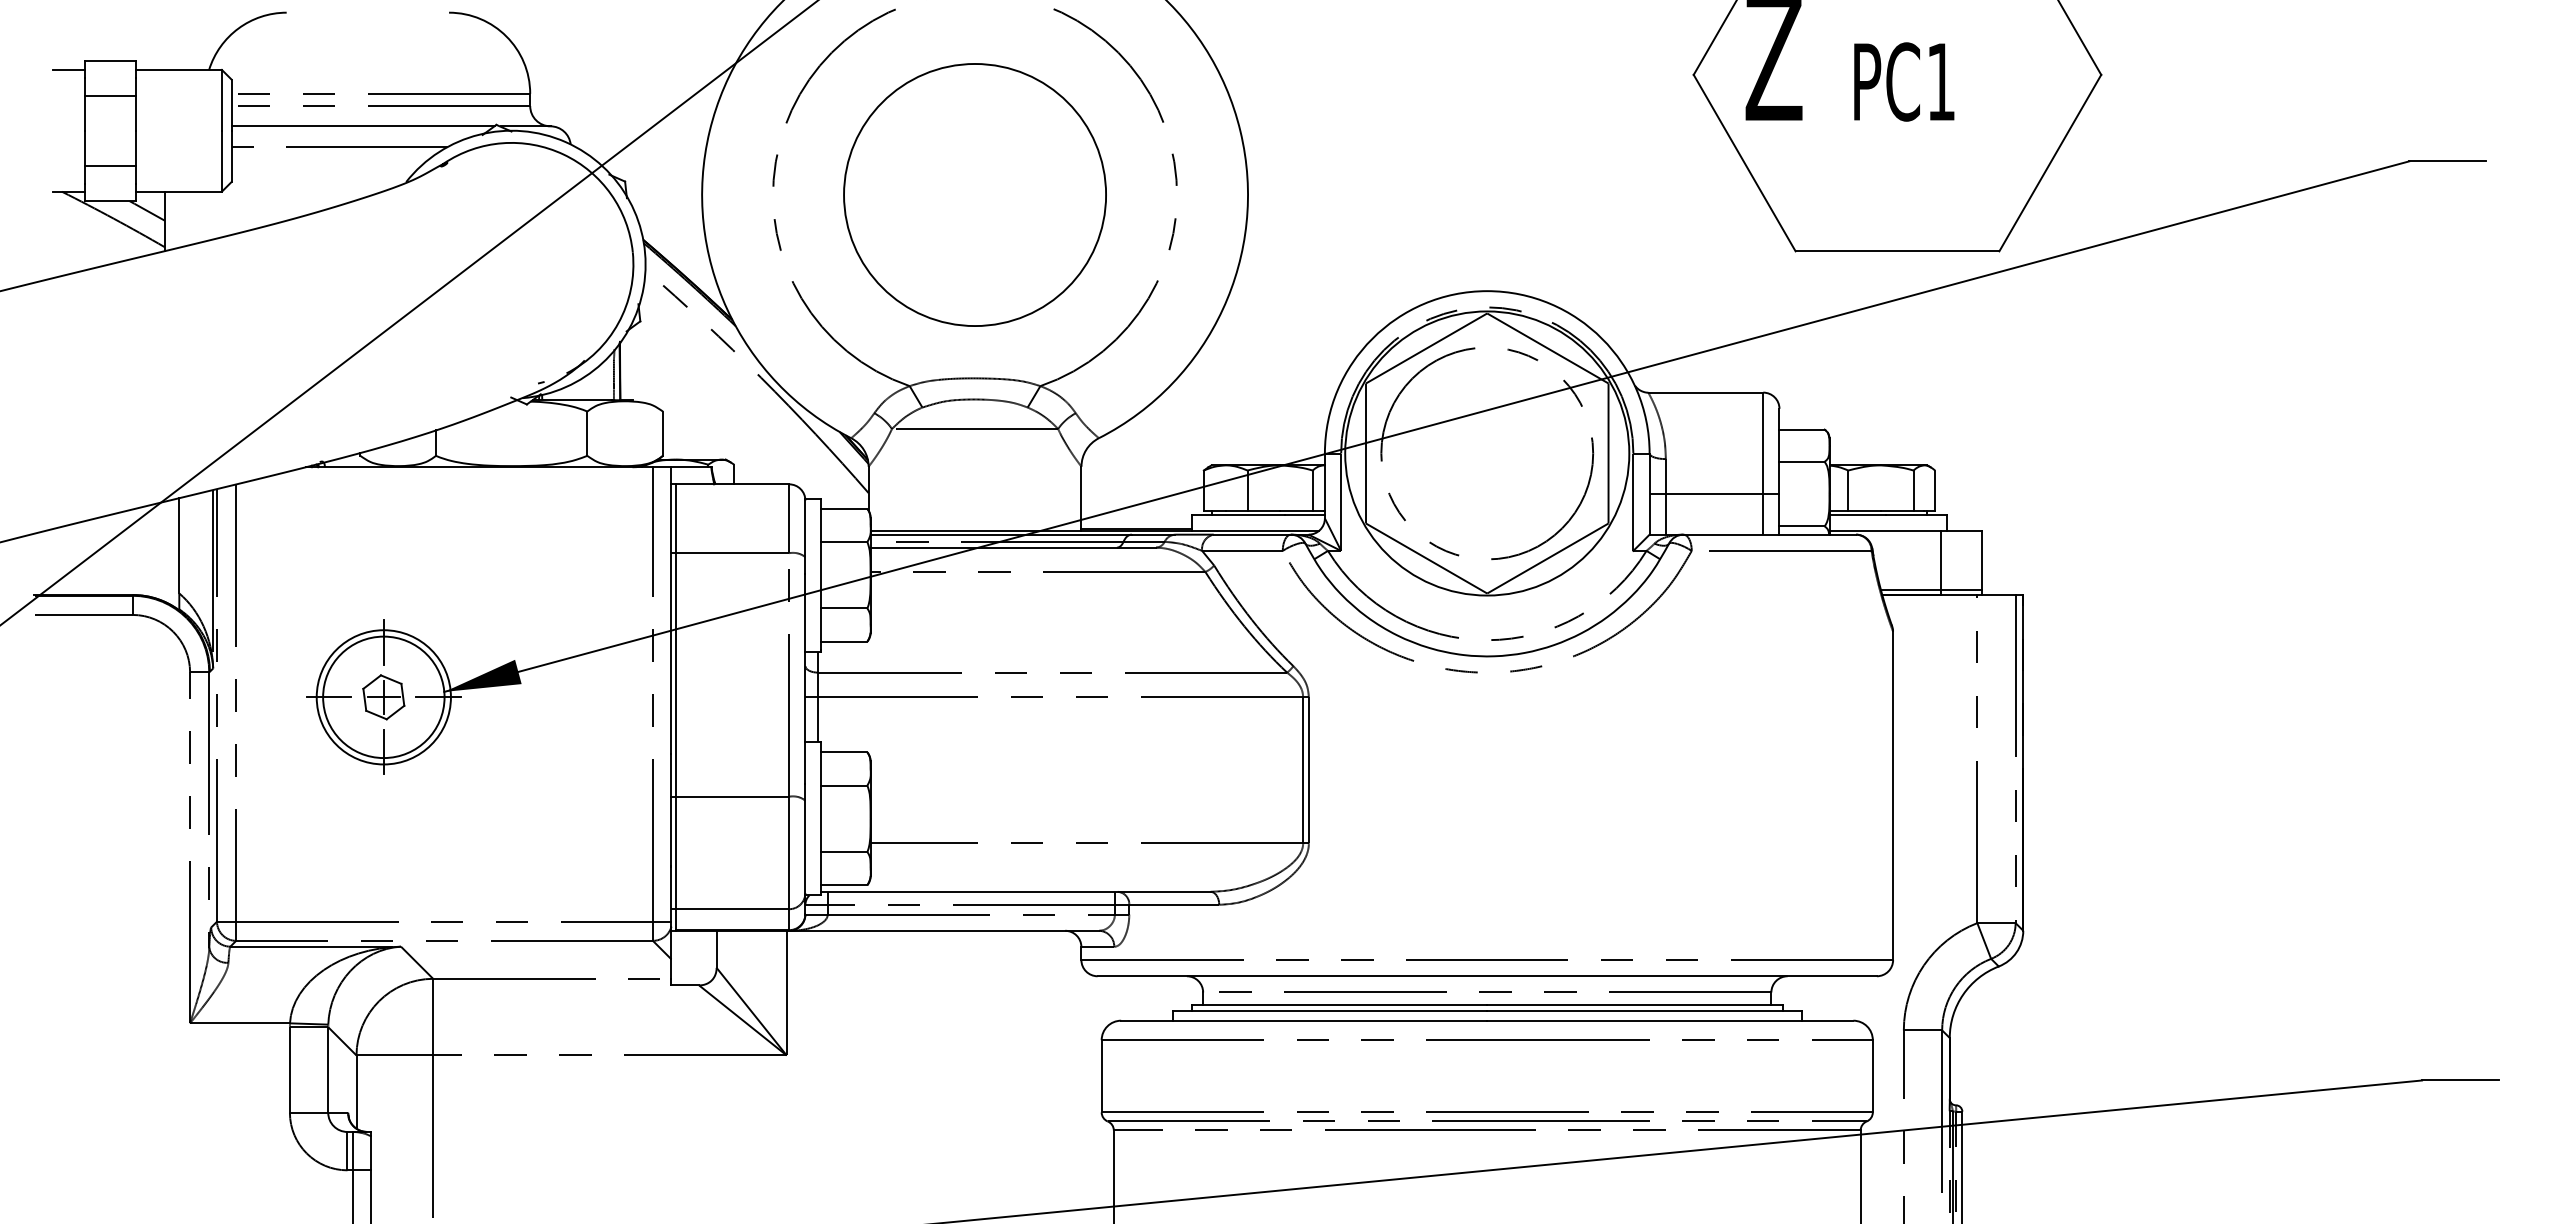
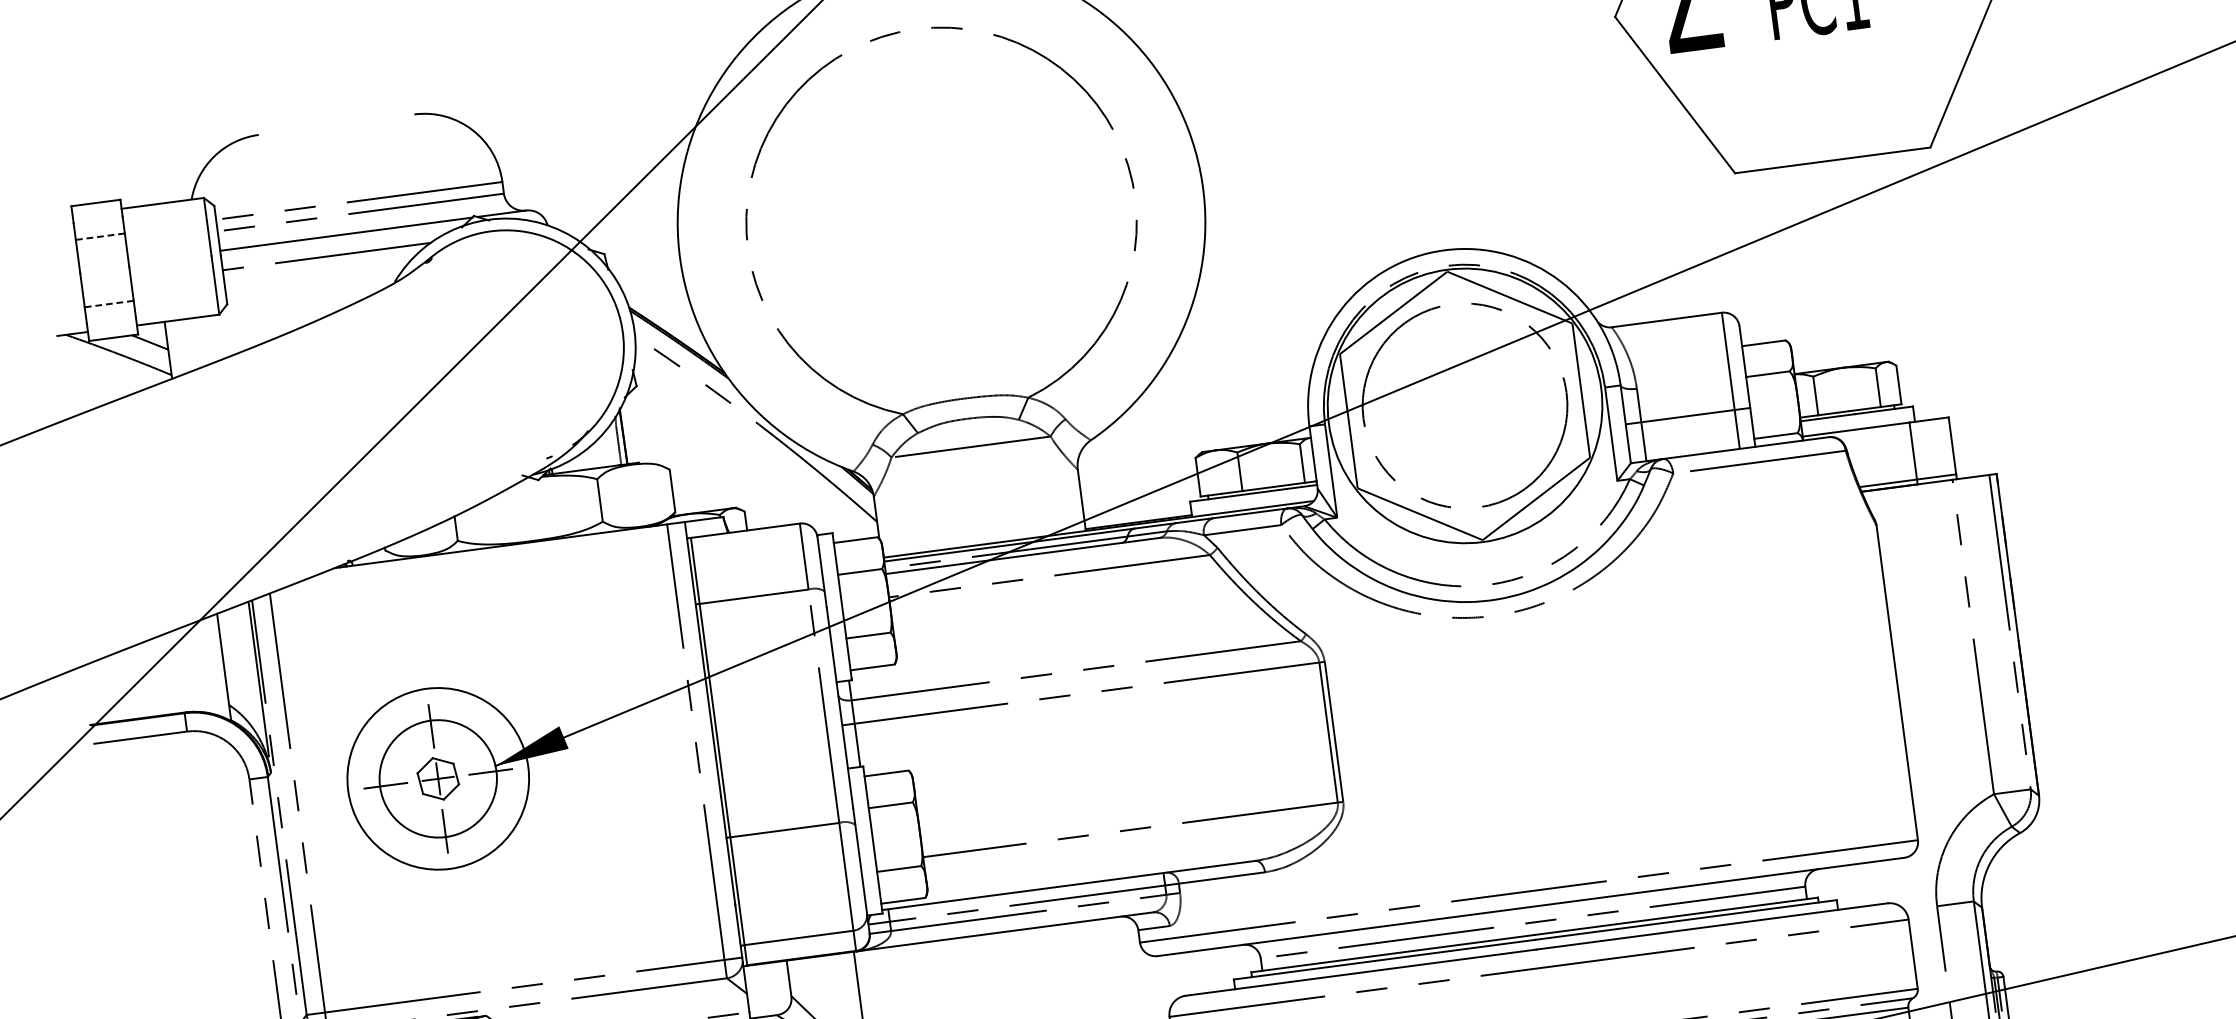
line: (68, 69) -> (56, 216), removed
line: (110, 95) -> (100, 236), solid -> dashed
line: (110, 165) -> (109, 303), solid -> dashed
circle: (974, 194) -> (940, 222), removed
circle: (383, 697) -> (437, 779), size x1.4

